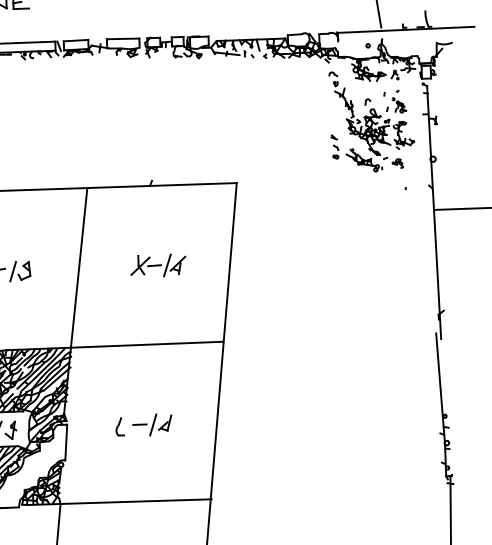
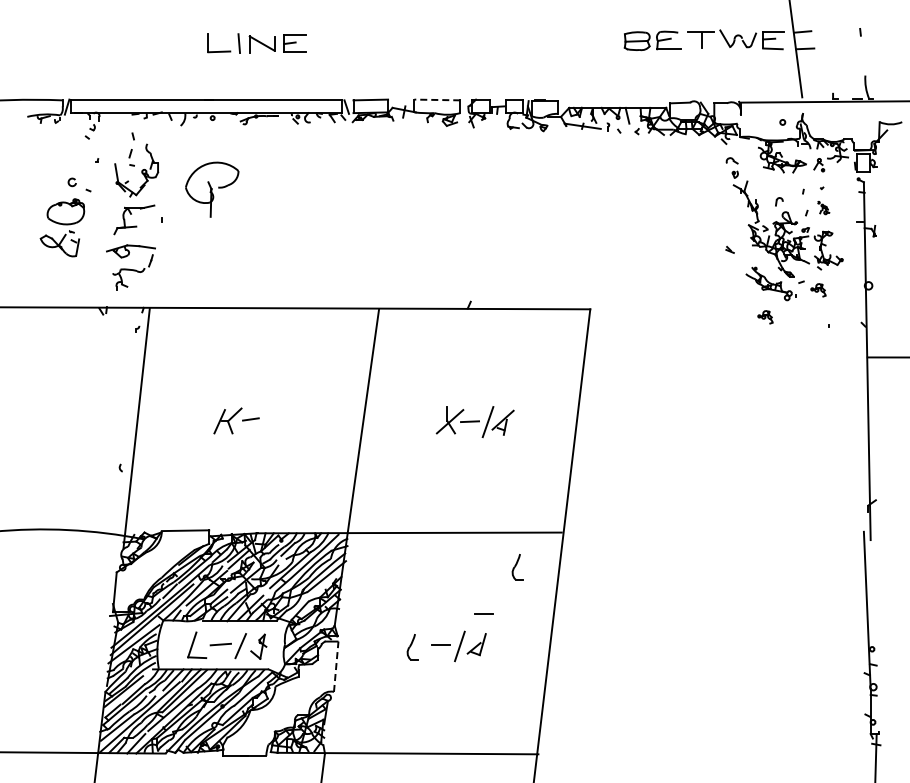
line: (123, 38) -> (437, 99), solid -> dashed
part: (399, 104) -> (823, 207), size x0.6
part: (335, 151) -> (731, 270), removed
part: (360, 184) -> (765, 317), added
part: (19, 271) -> (279, 422), removed
part: (191, 367) -> (517, 567), added
line: (169, 401) -> (483, 613), added
line: (66, 442) -> (336, 666), solid -> dashed

